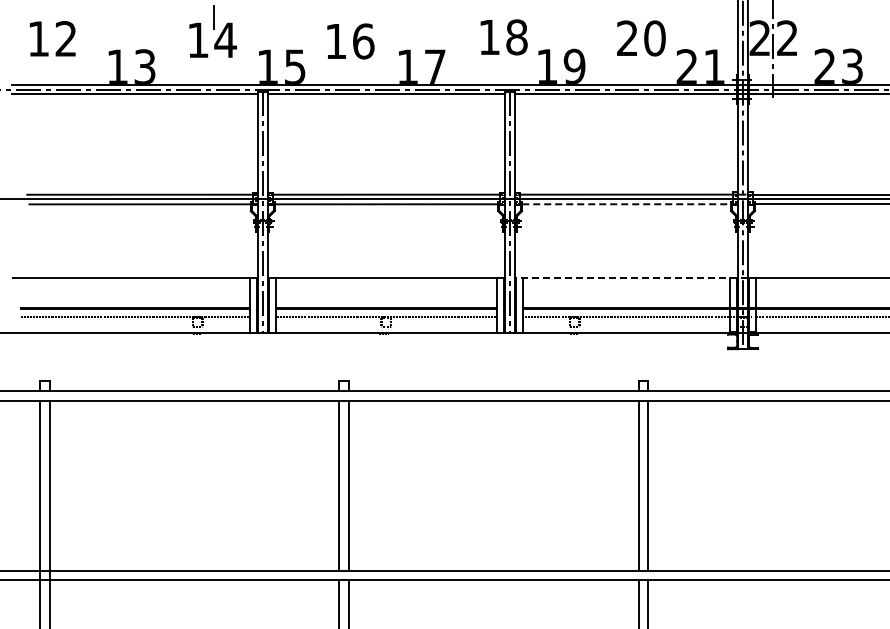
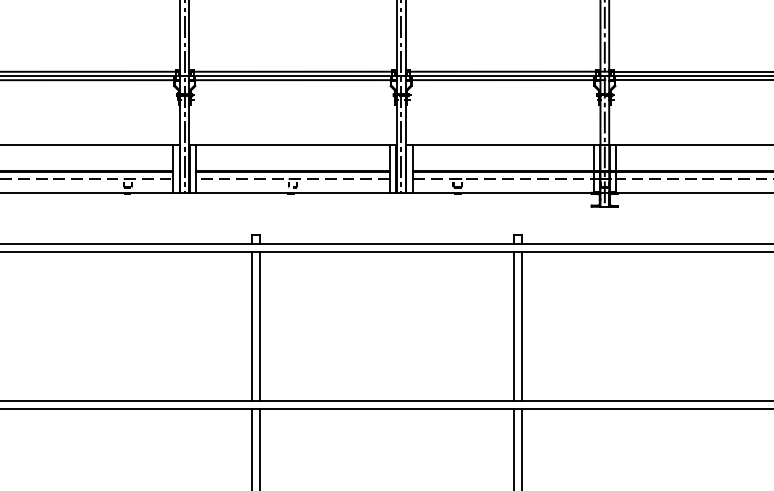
line: (632, 204) -> (508, 80), dashed -> solid
line: (636, 278) -> (511, 145), dashed -> solid

